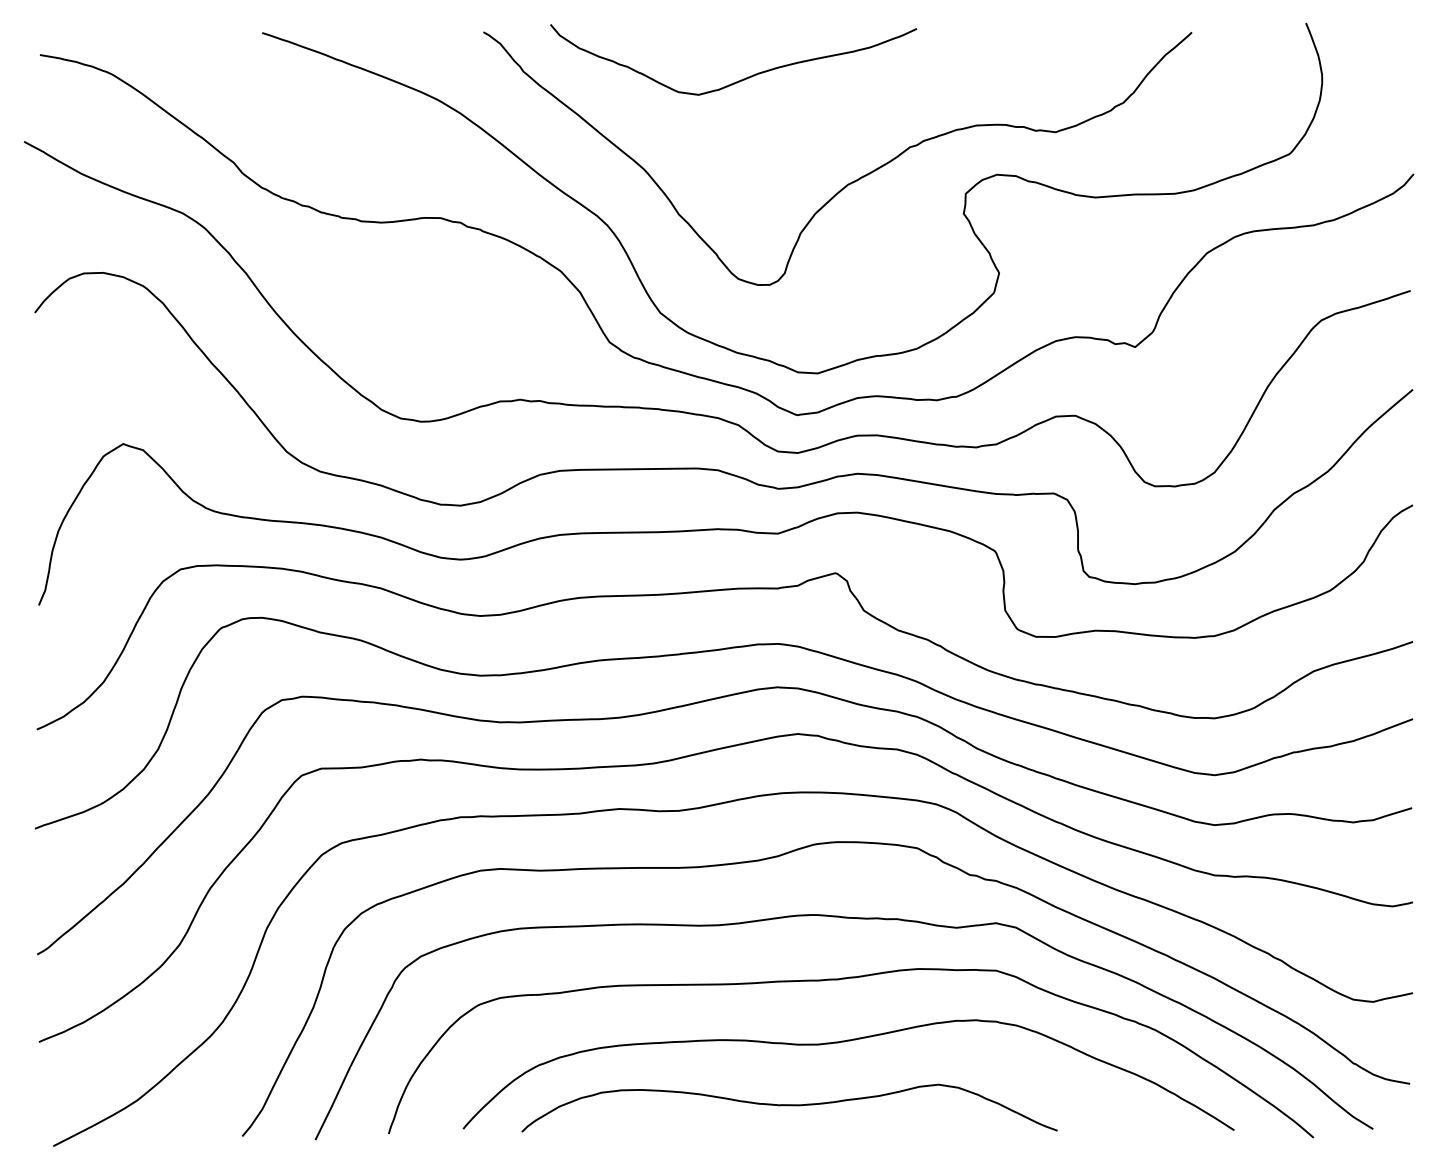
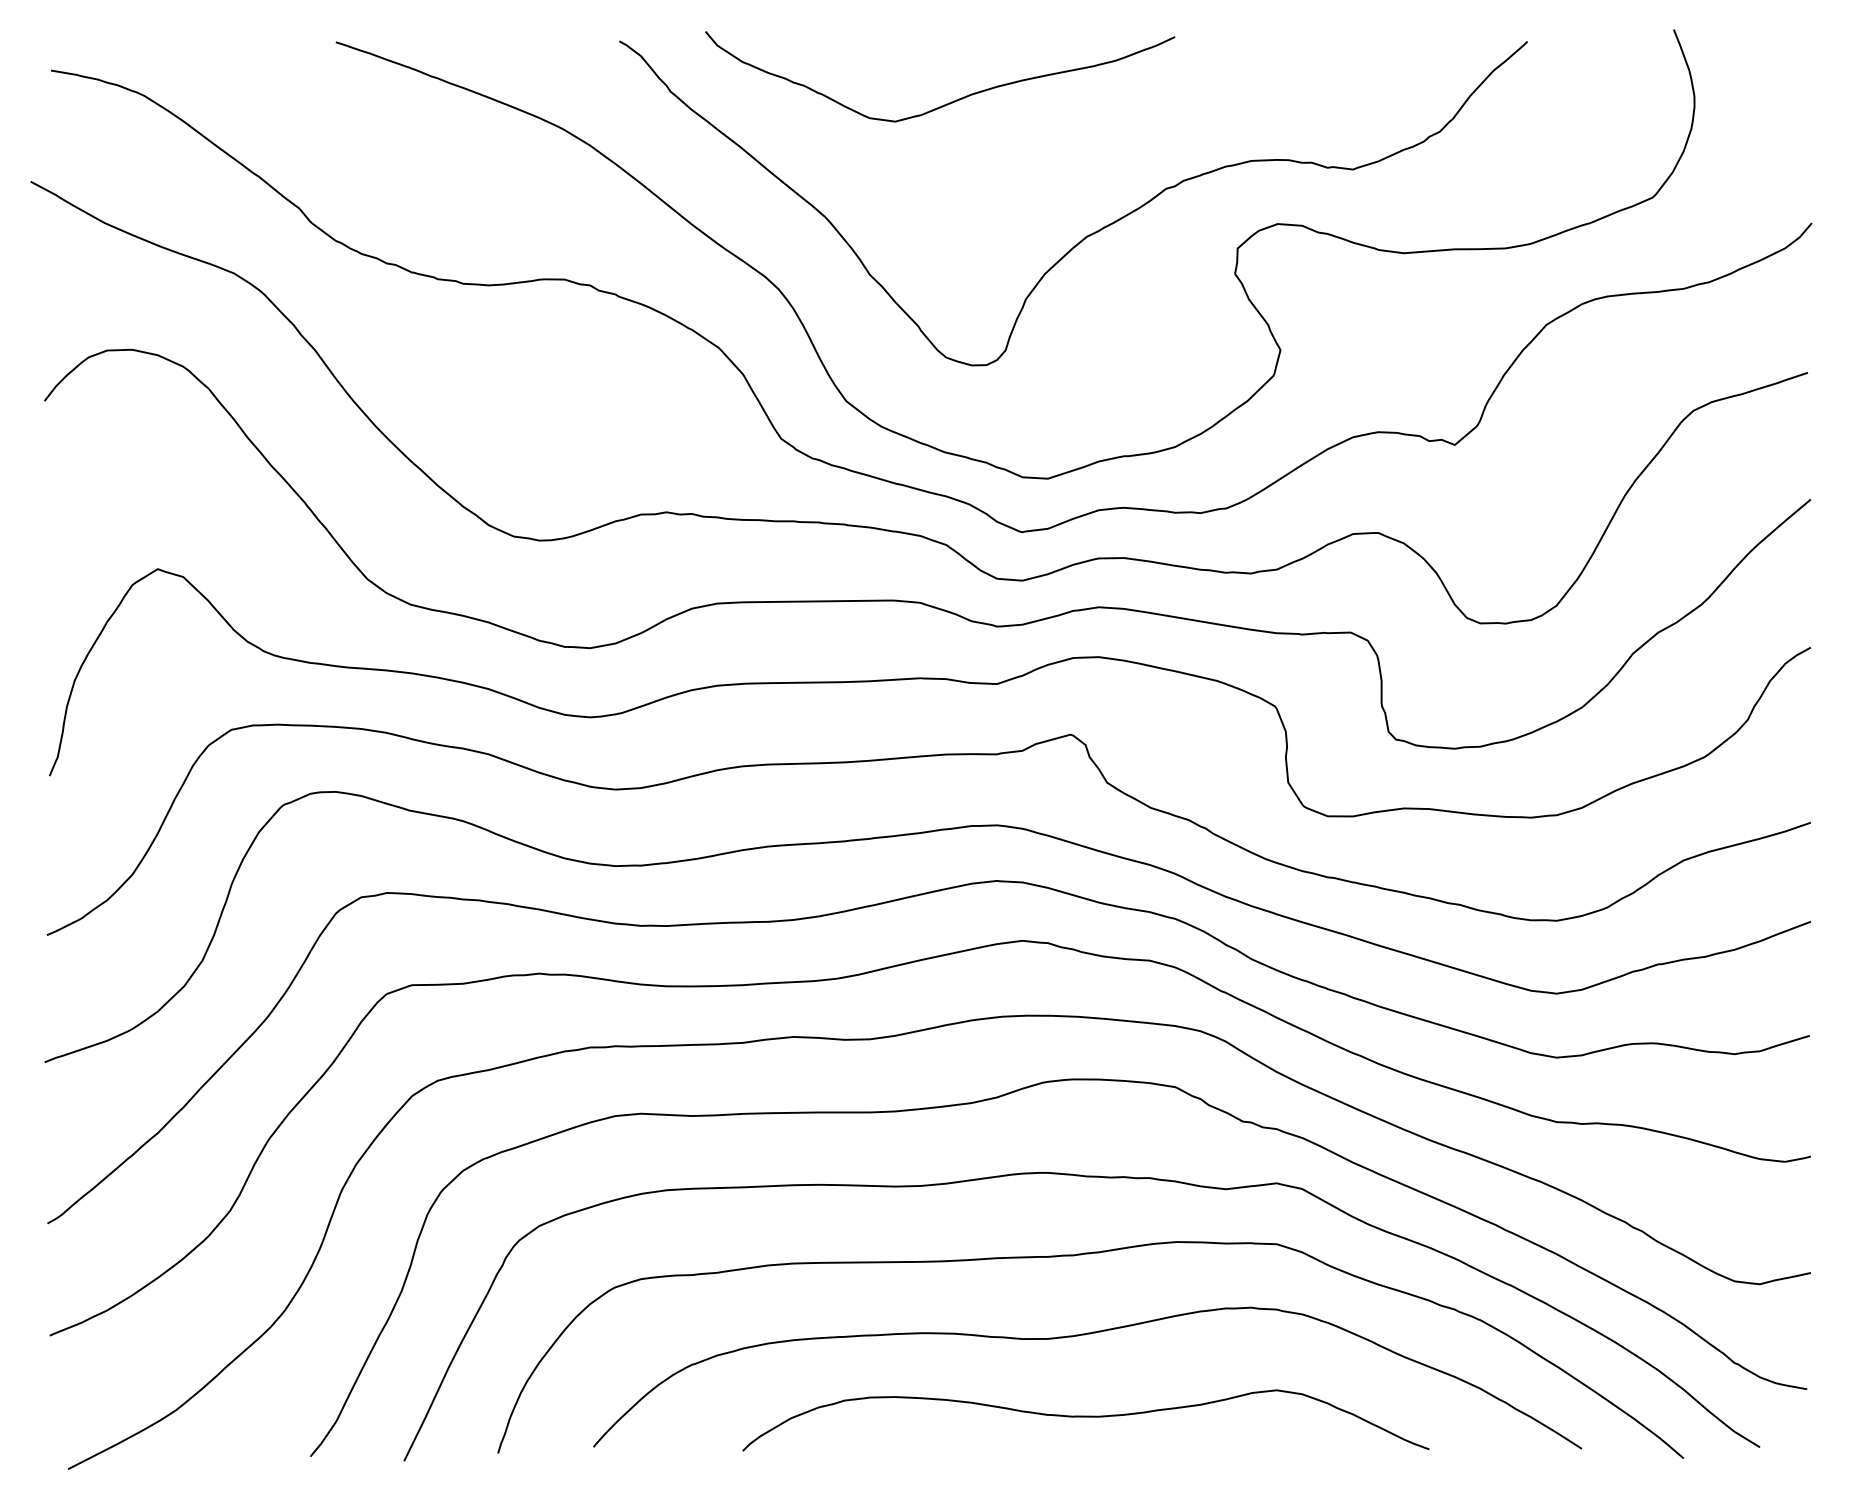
curve: (789, 1105) -> (1085, 1417), moved

